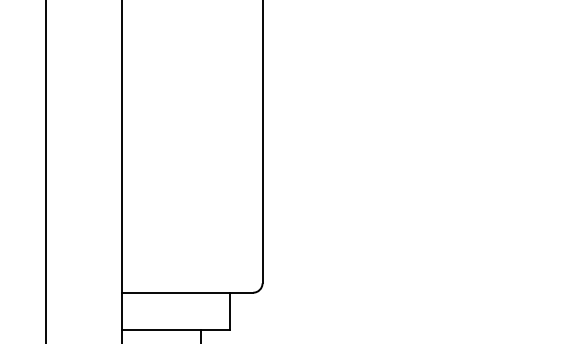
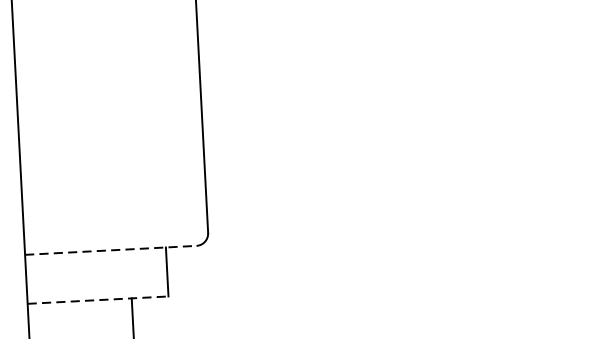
line: (187, 292) -> (110, 250), solid -> dashed
line: (176, 330) -> (99, 300), solid -> dashed

